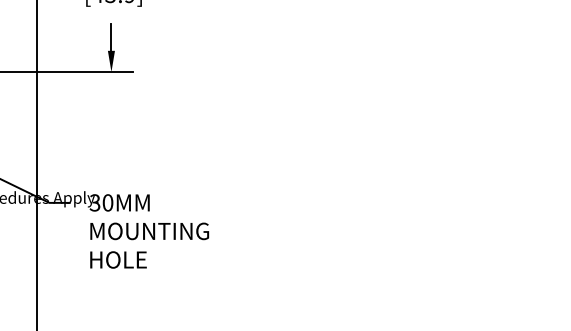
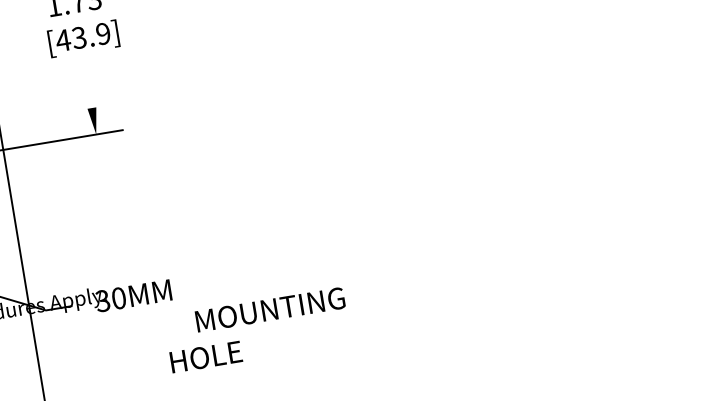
line: (111, 37) -> (89, 91), removed
text: (149, 231) -> (270, 309), moved
text: (118, 259) -> (206, 356), moved

